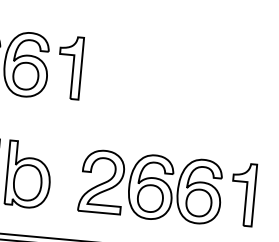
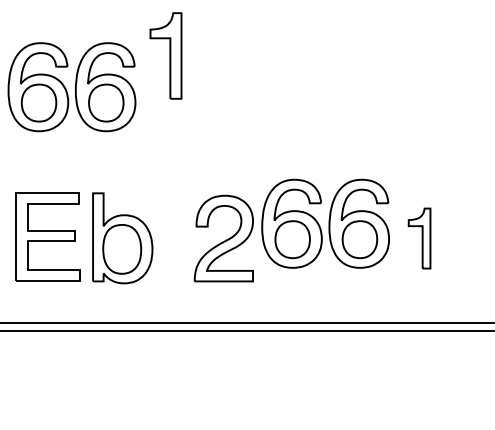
part: (69, 67) -> (165, 55), moved
part: (175, 189) -> (325, 223), moved
part: (243, 194) -> (419, 238), size x0.7

